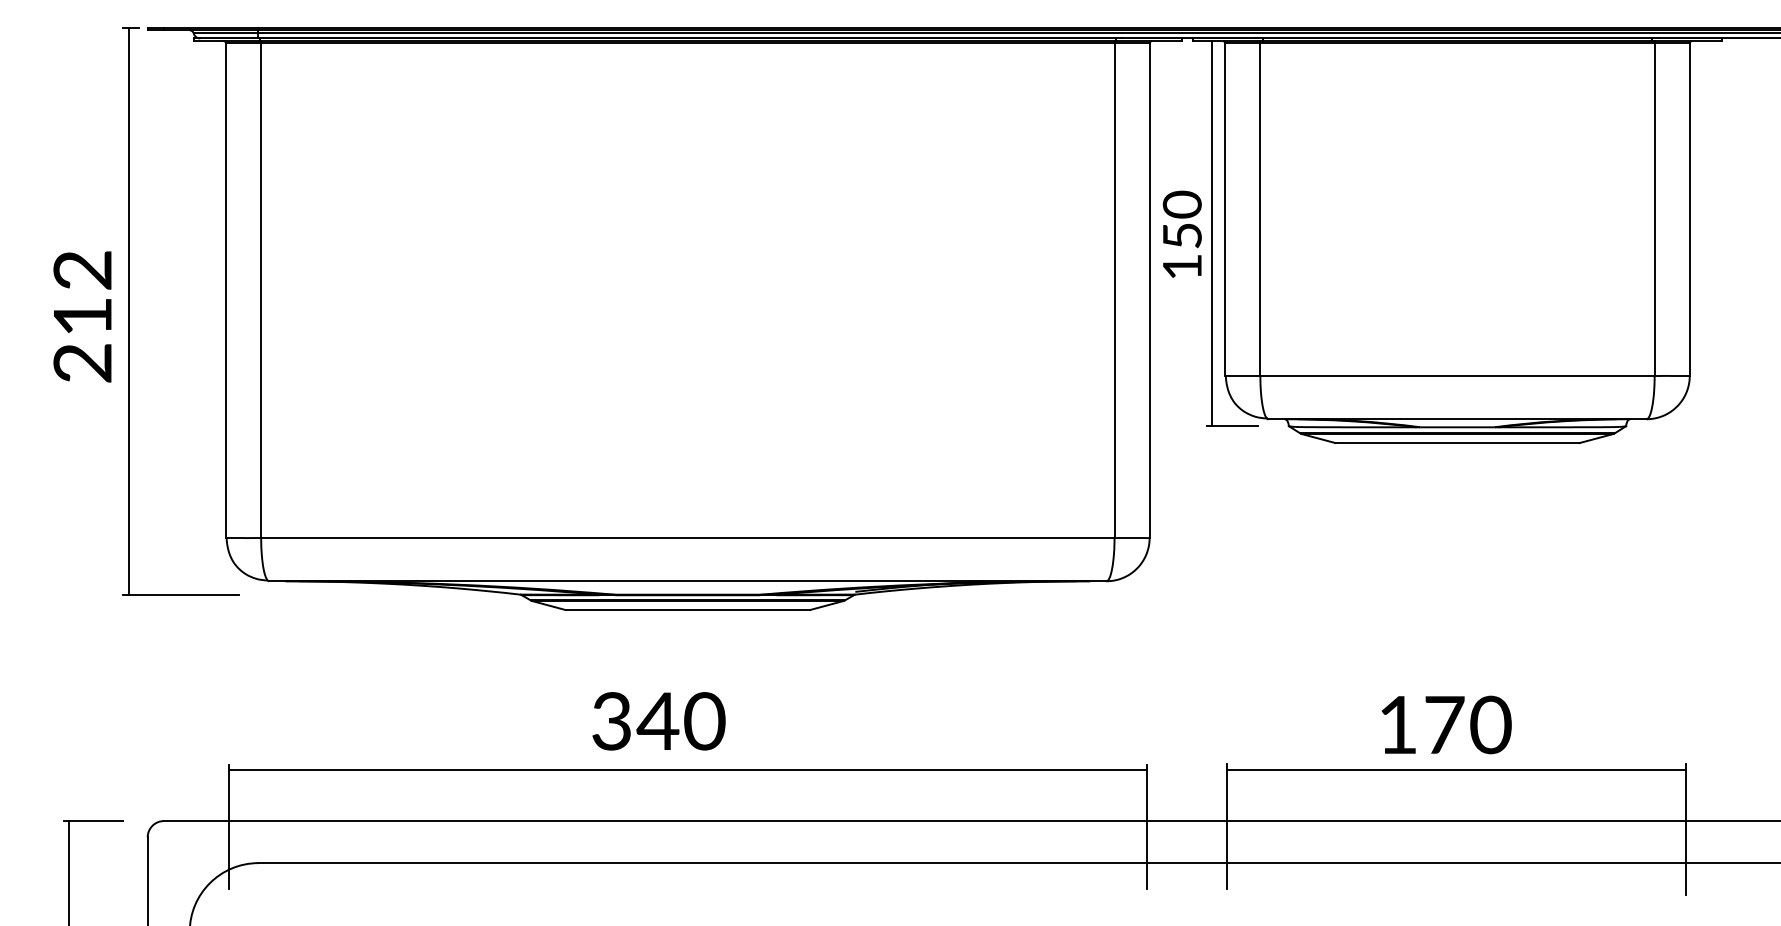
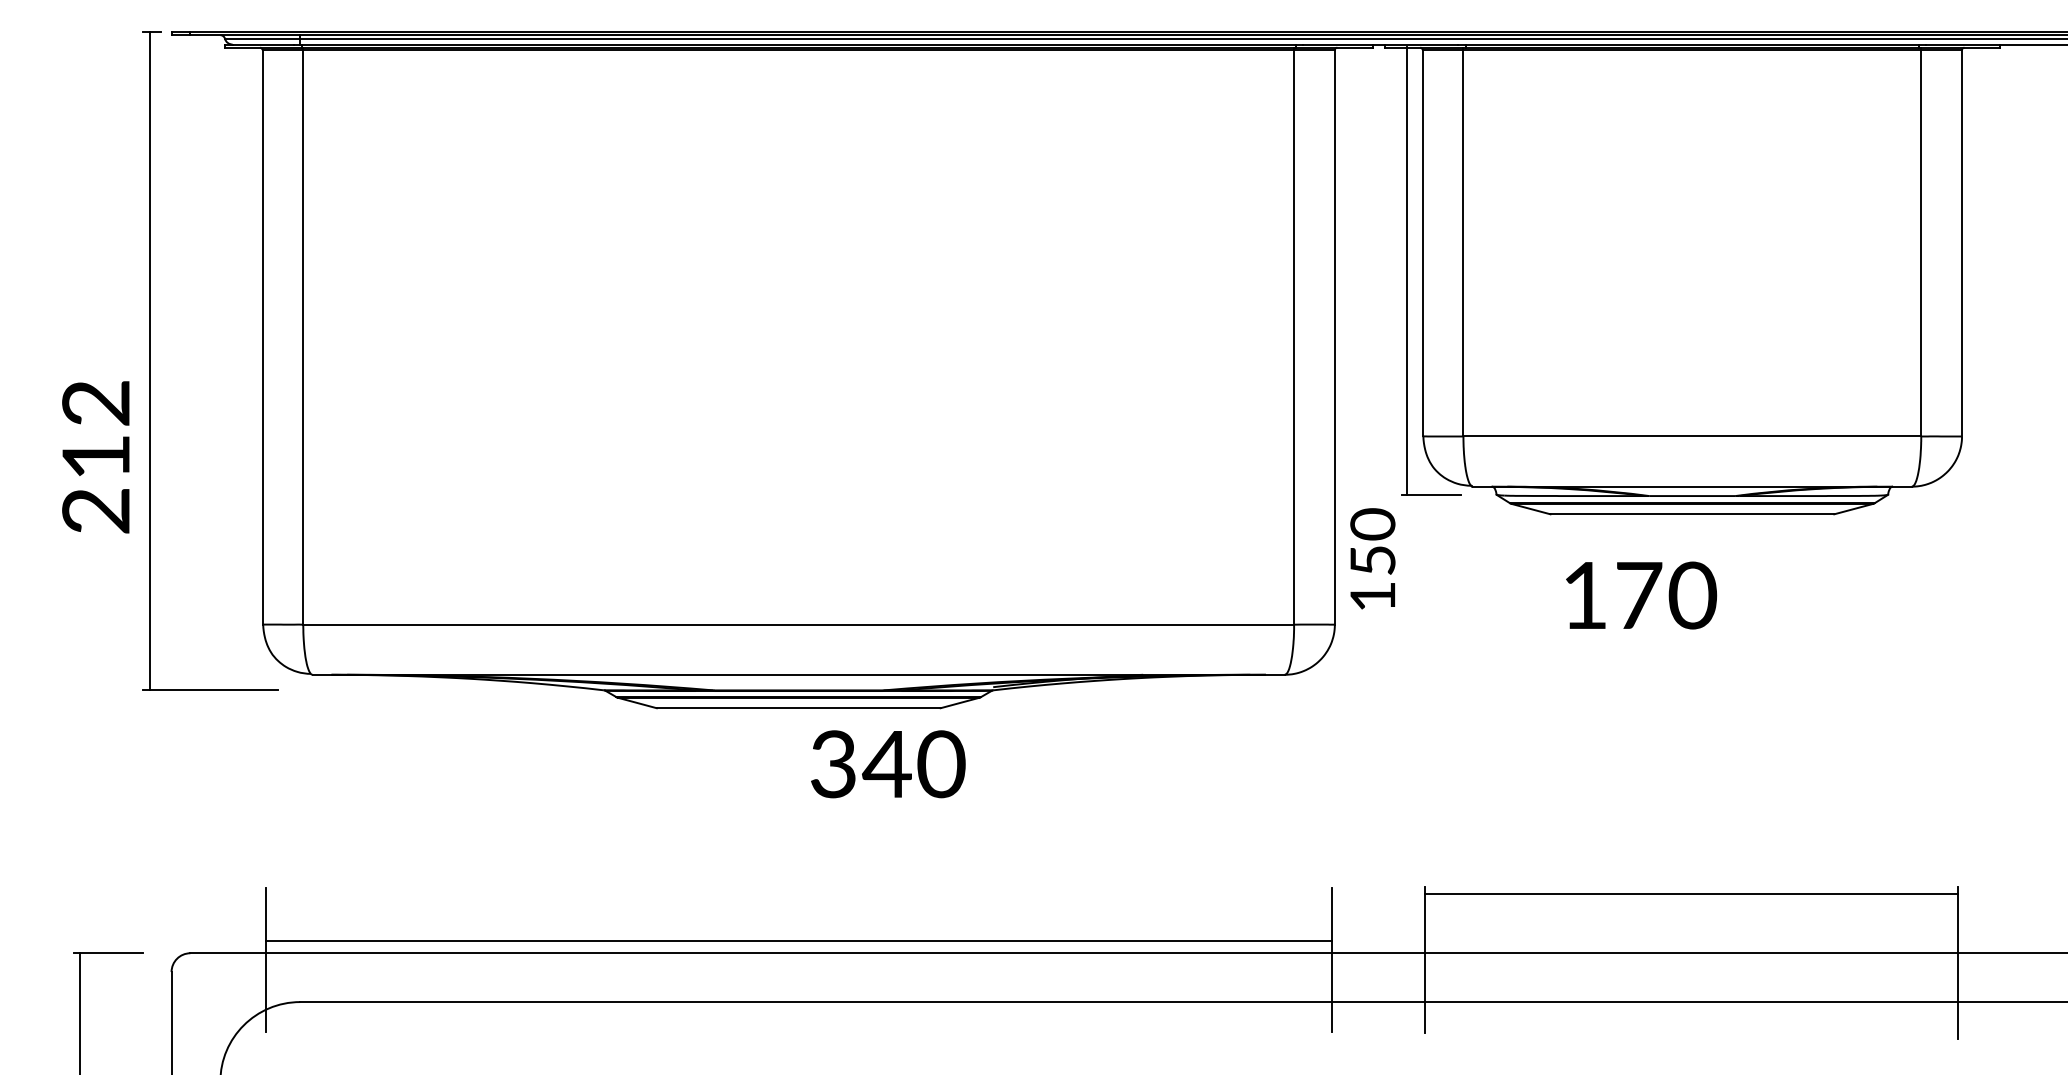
text: (1181, 233) -> (1371, 557), moved
text: (82, 316) -> (95, 456), moved
text: (658, 721) -> (887, 764), moved
text: (1446, 724) -> (1641, 594), moved
line: (687, 770) -> (798, 940), moved

